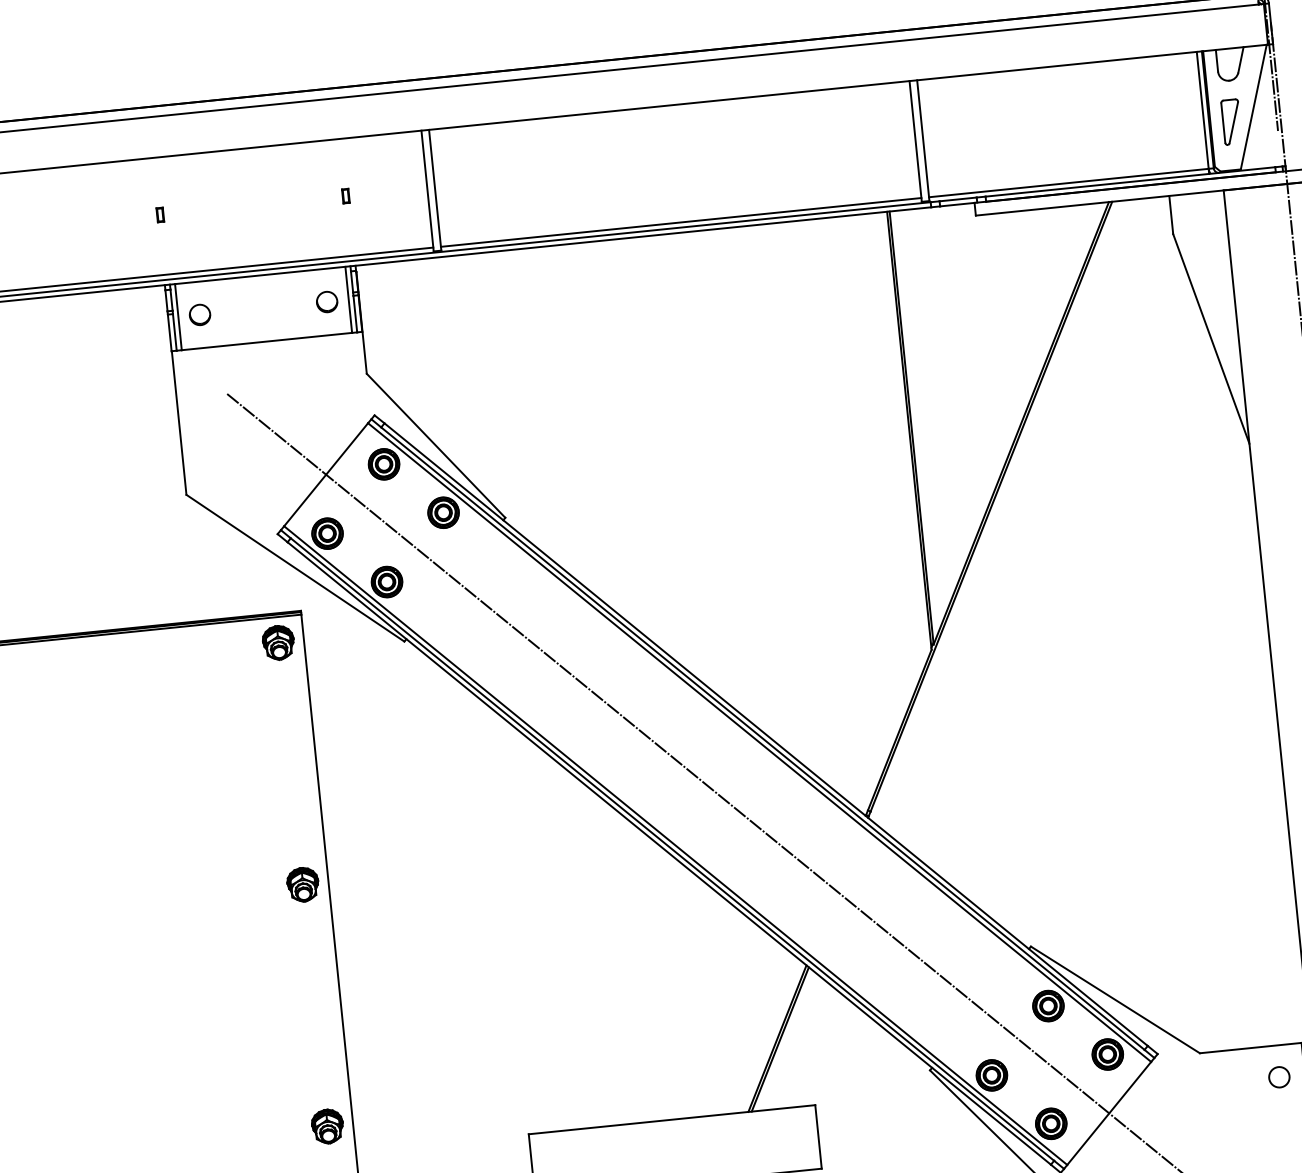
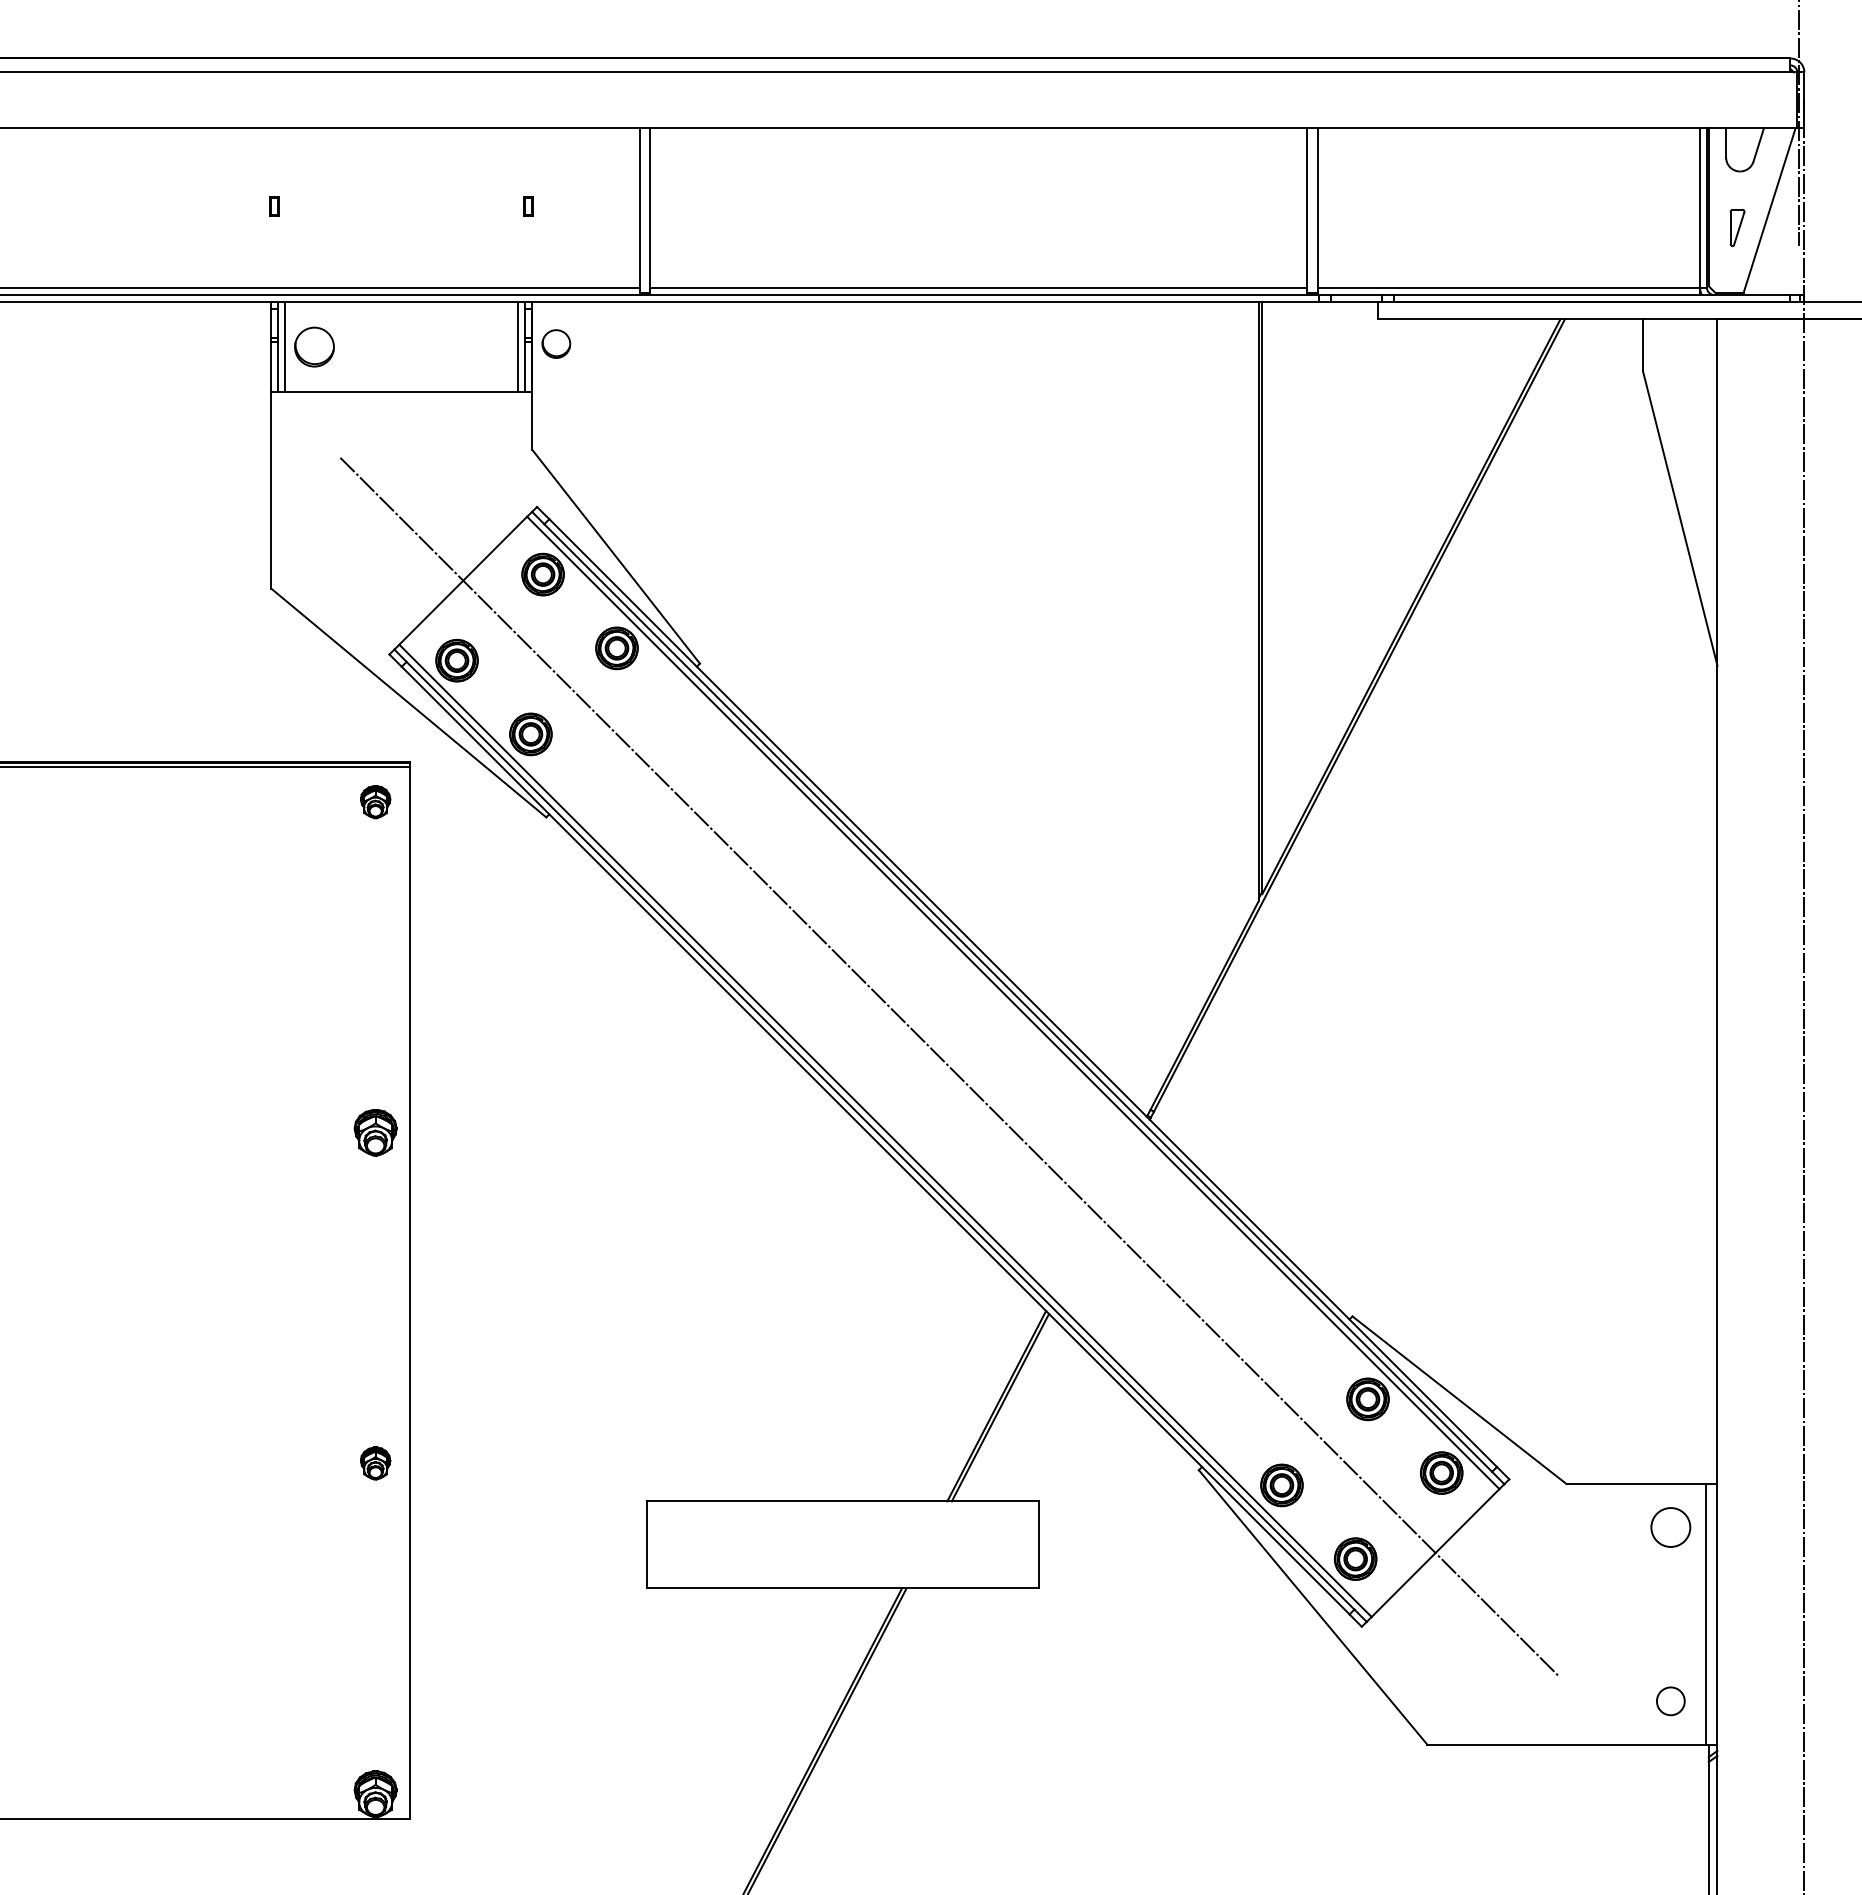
part: (1231, 121) -> (1737, 227), size x0.6
part: (327, 301) -> (556, 343), moved
part: (199, 314) -> (314, 346), size x1.4
part: (278, 643) -> (375, 802), size x0.7
circle: (1279, 1077) -> (1670, 1527), size x1.4
part: (327, 1126) -> (375, 1463), size x0.7

